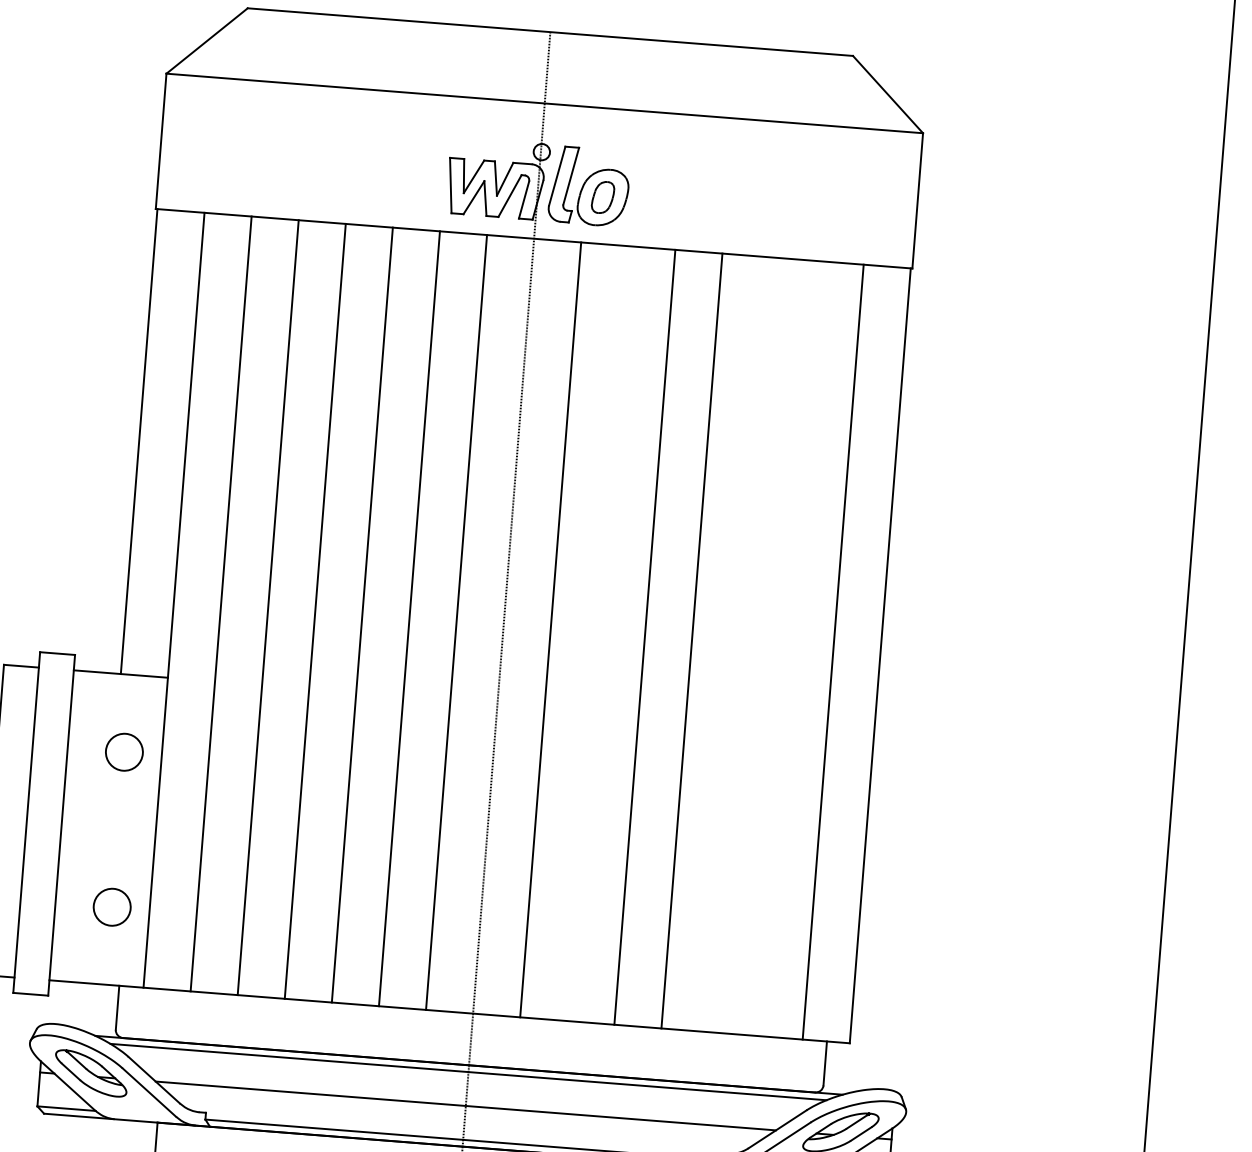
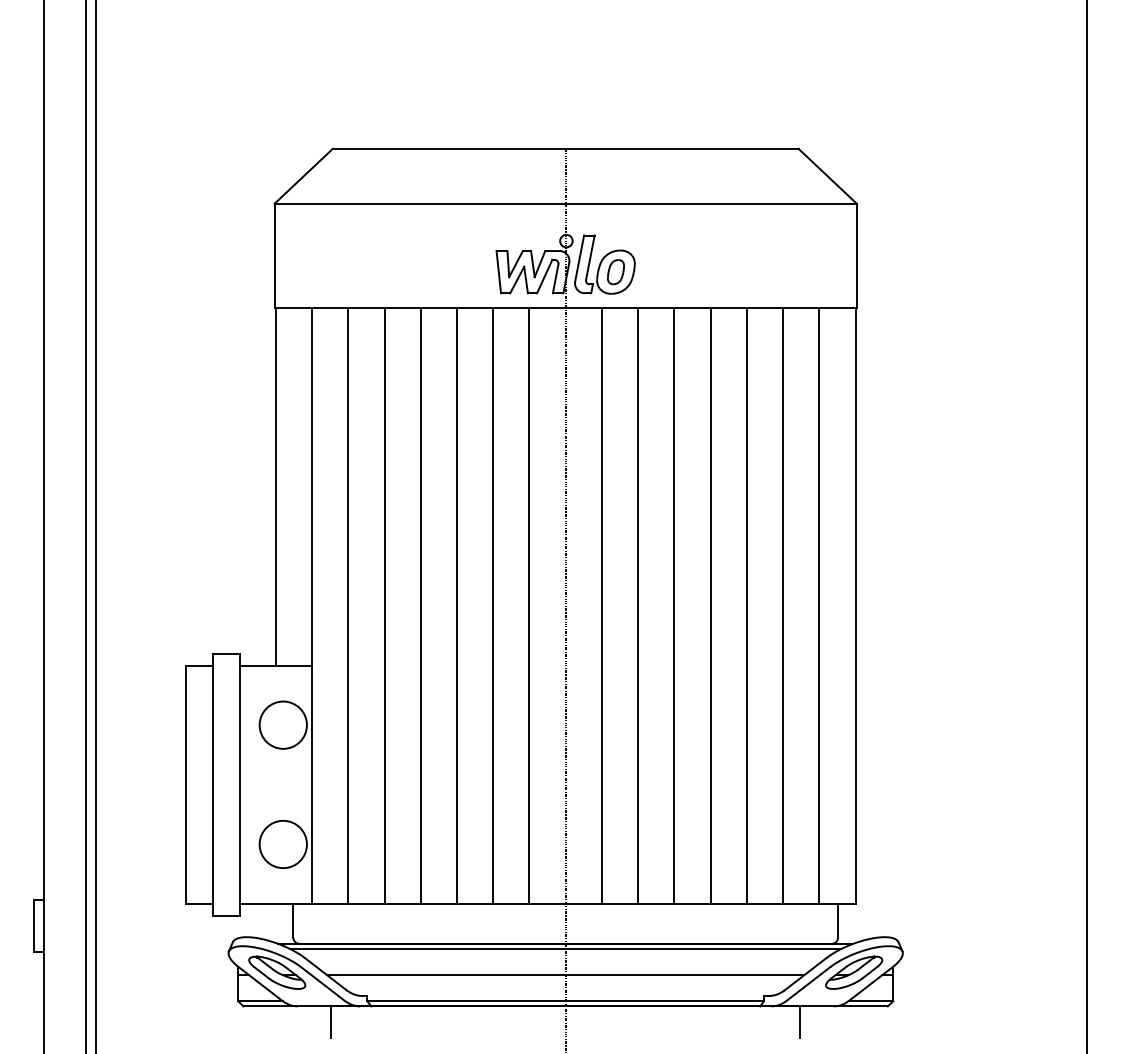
line: (598, 633) -> (638, 605), added
line: (738, 644) -> (746, 605), added
line: (786, 647) -> (783, 605), added
circle: (123, 751) -> (282, 724), size x1.67
circle: (111, 907) -> (282, 844), size x1.67

